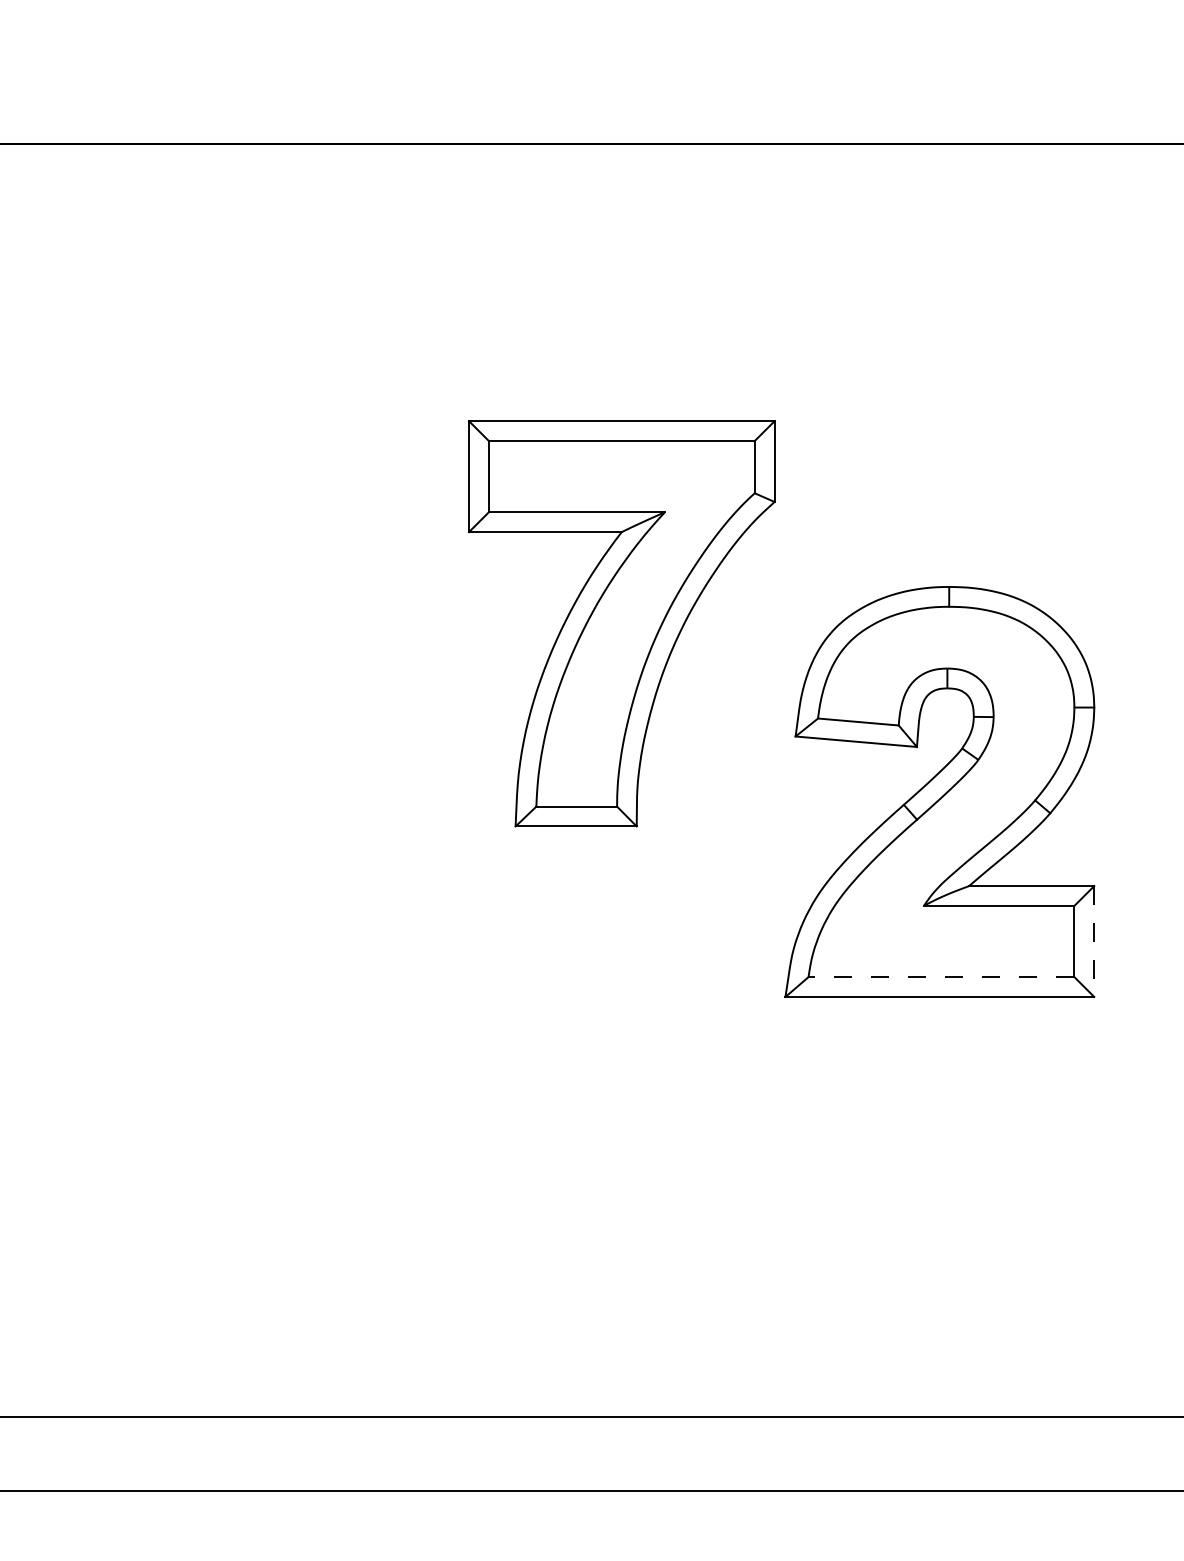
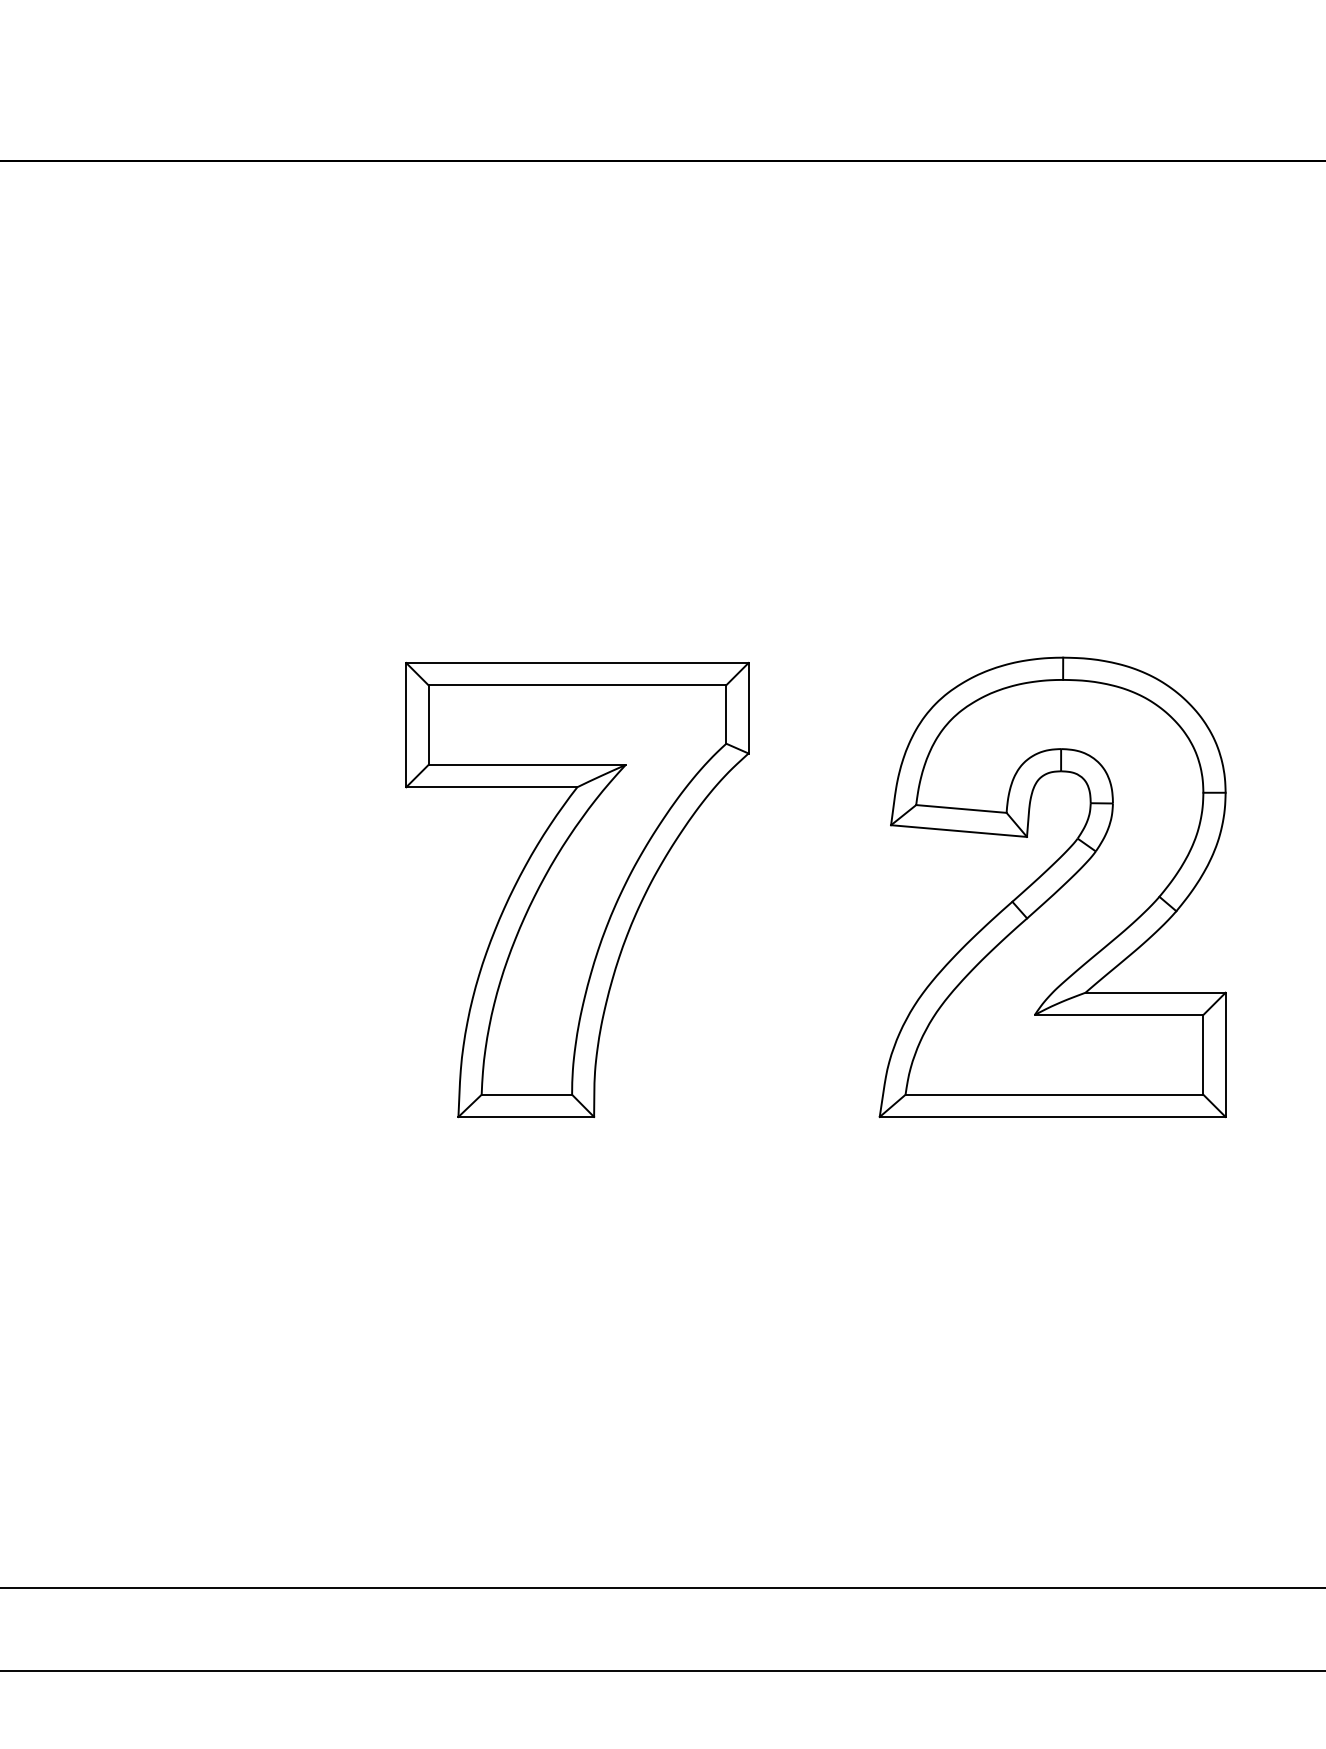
part: (621, 623) -> (577, 889), moved
line: (1094, 942) -> (1225, 1055), dashed -> solid
line: (941, 976) -> (1054, 1094), dashed -> solid

